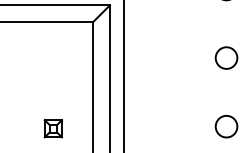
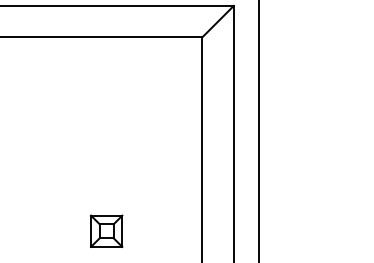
part: (52, 128) -> (105, 230), moved

